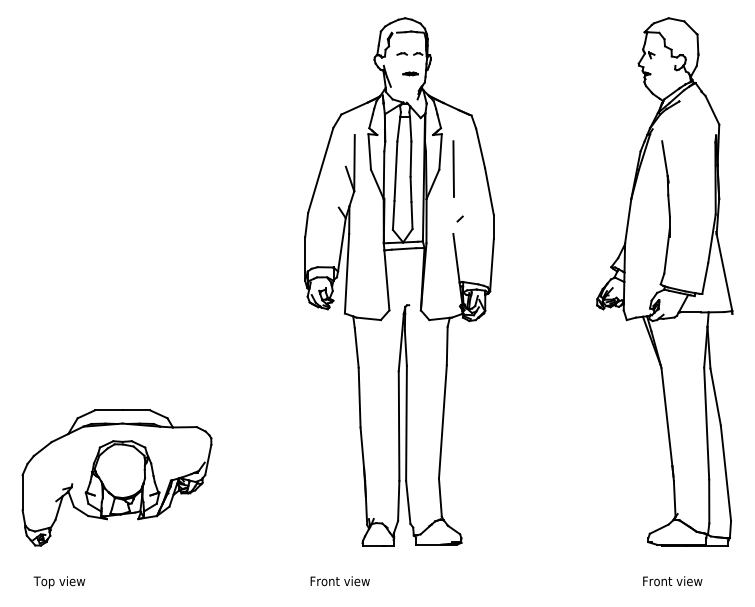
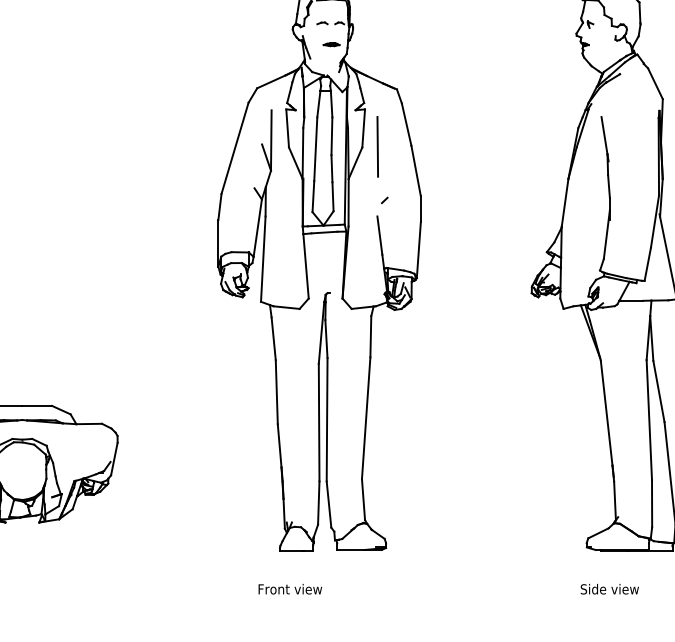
text: (339, 581) -> (289, 589), moved
text: (672, 581) -> (612, 589), Front view -> Side view

